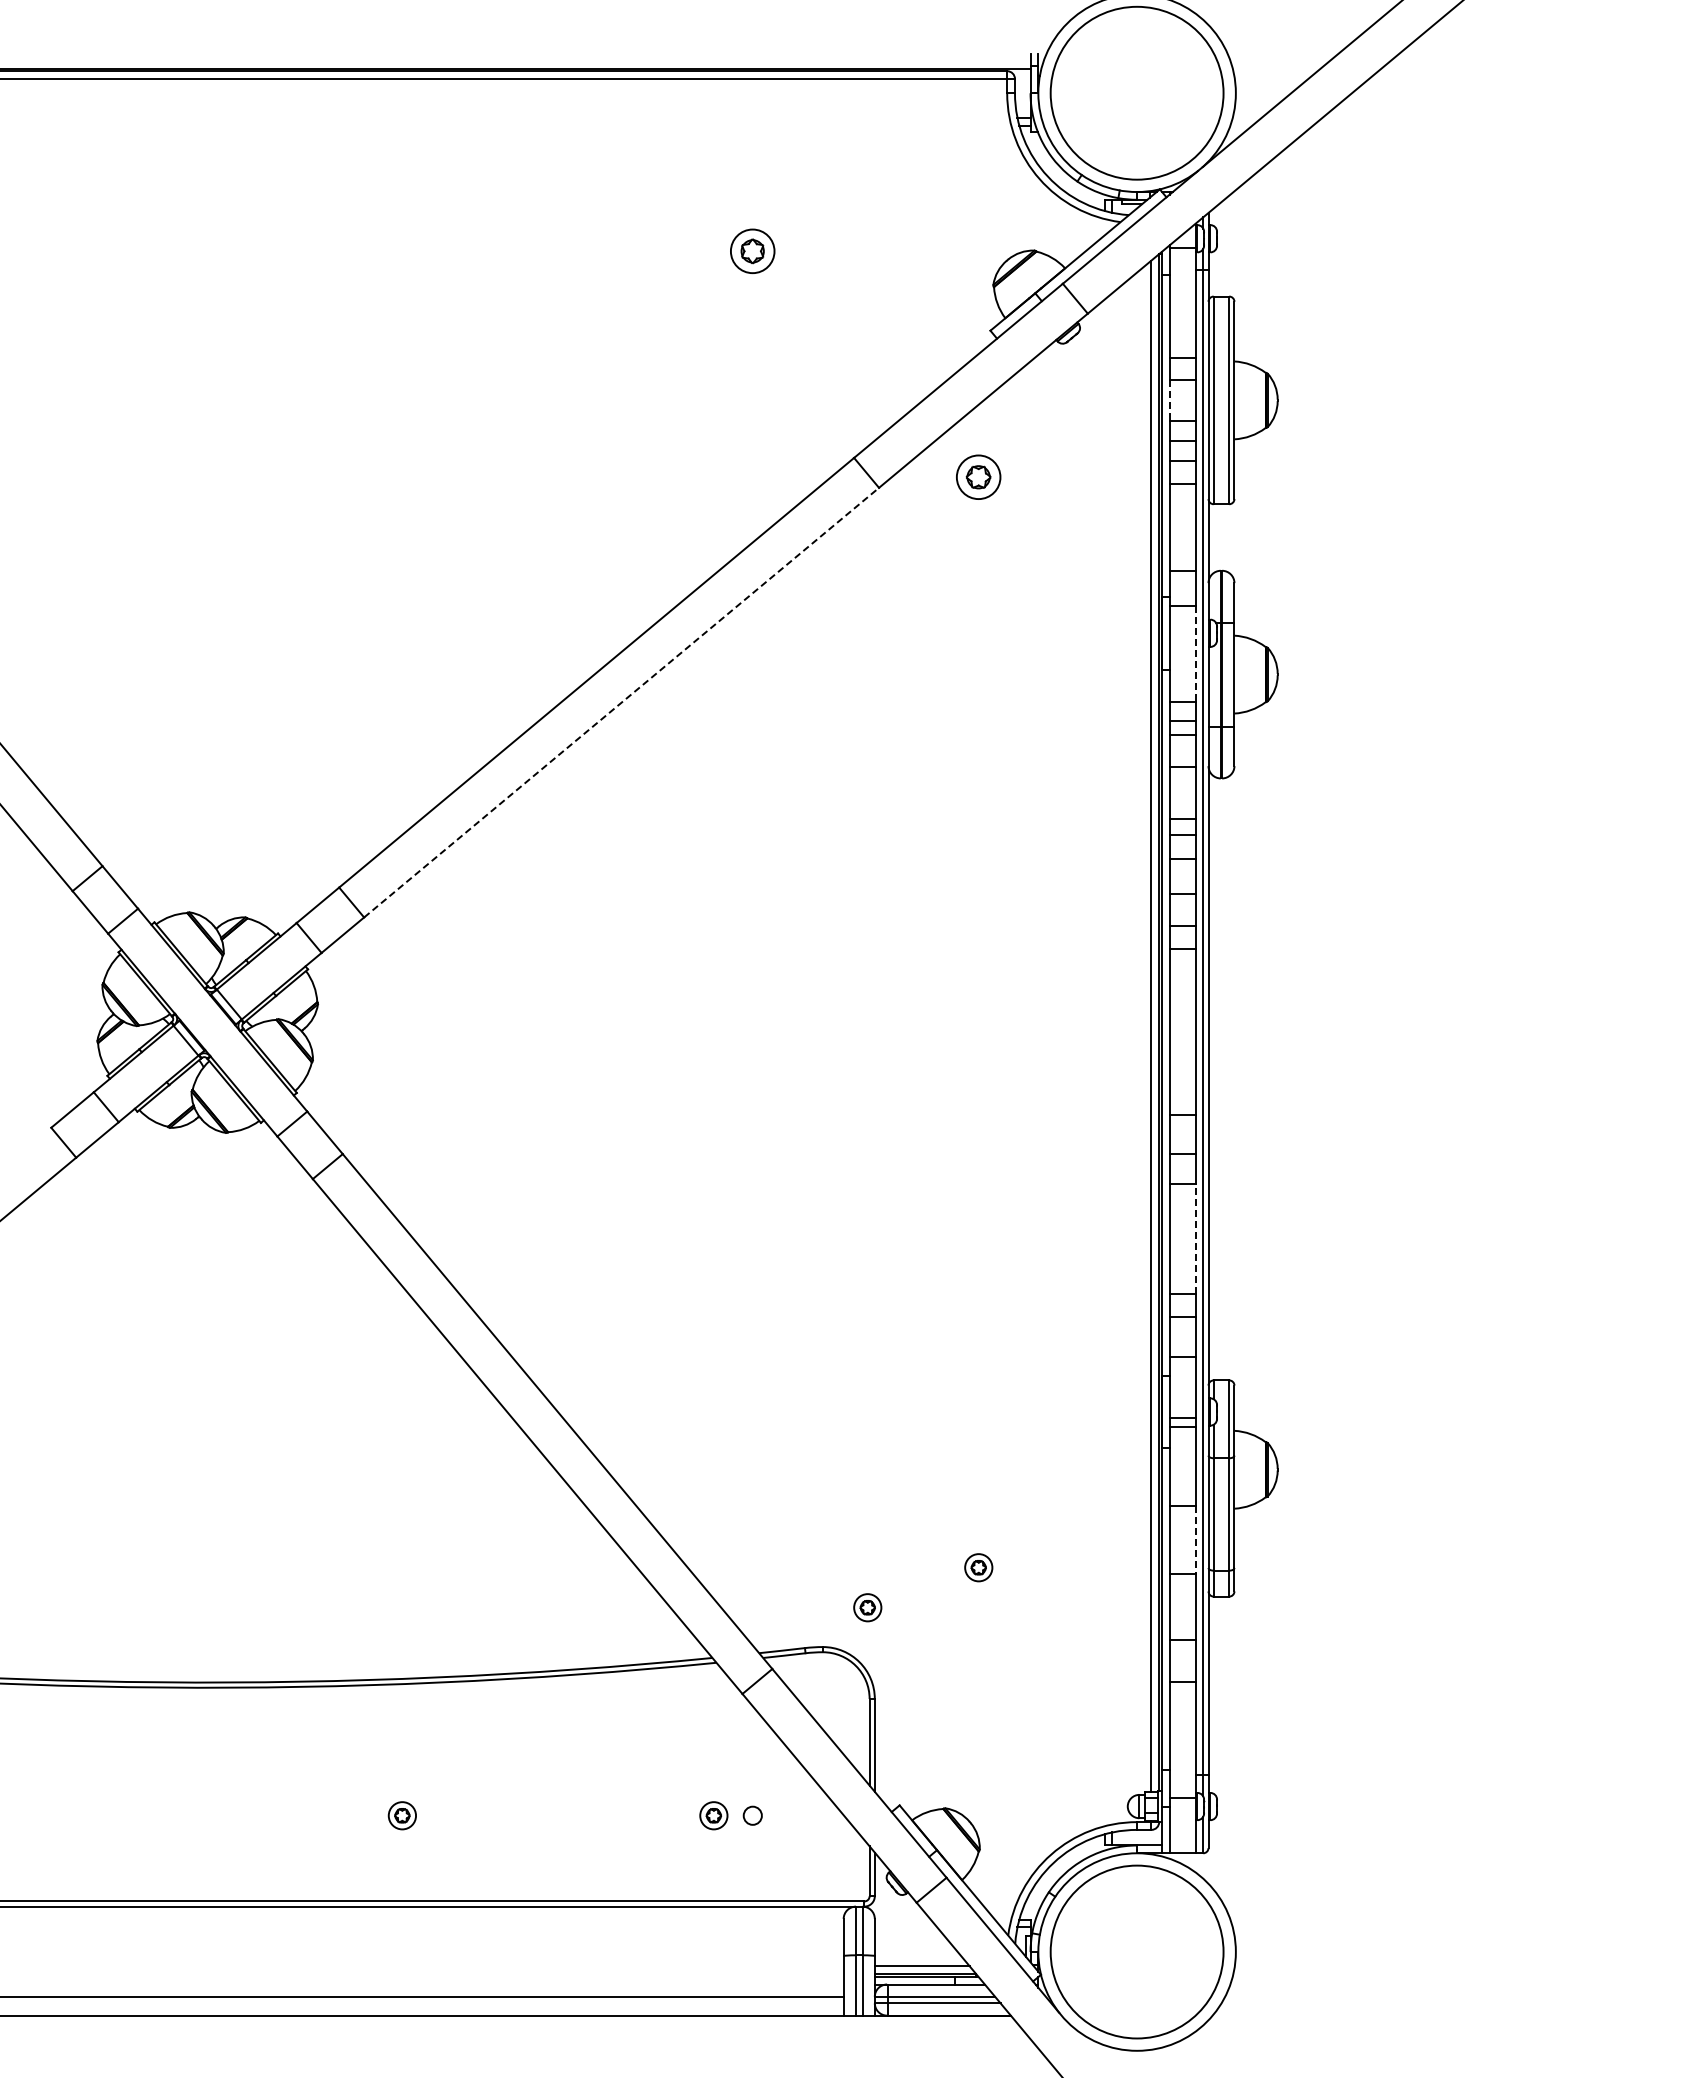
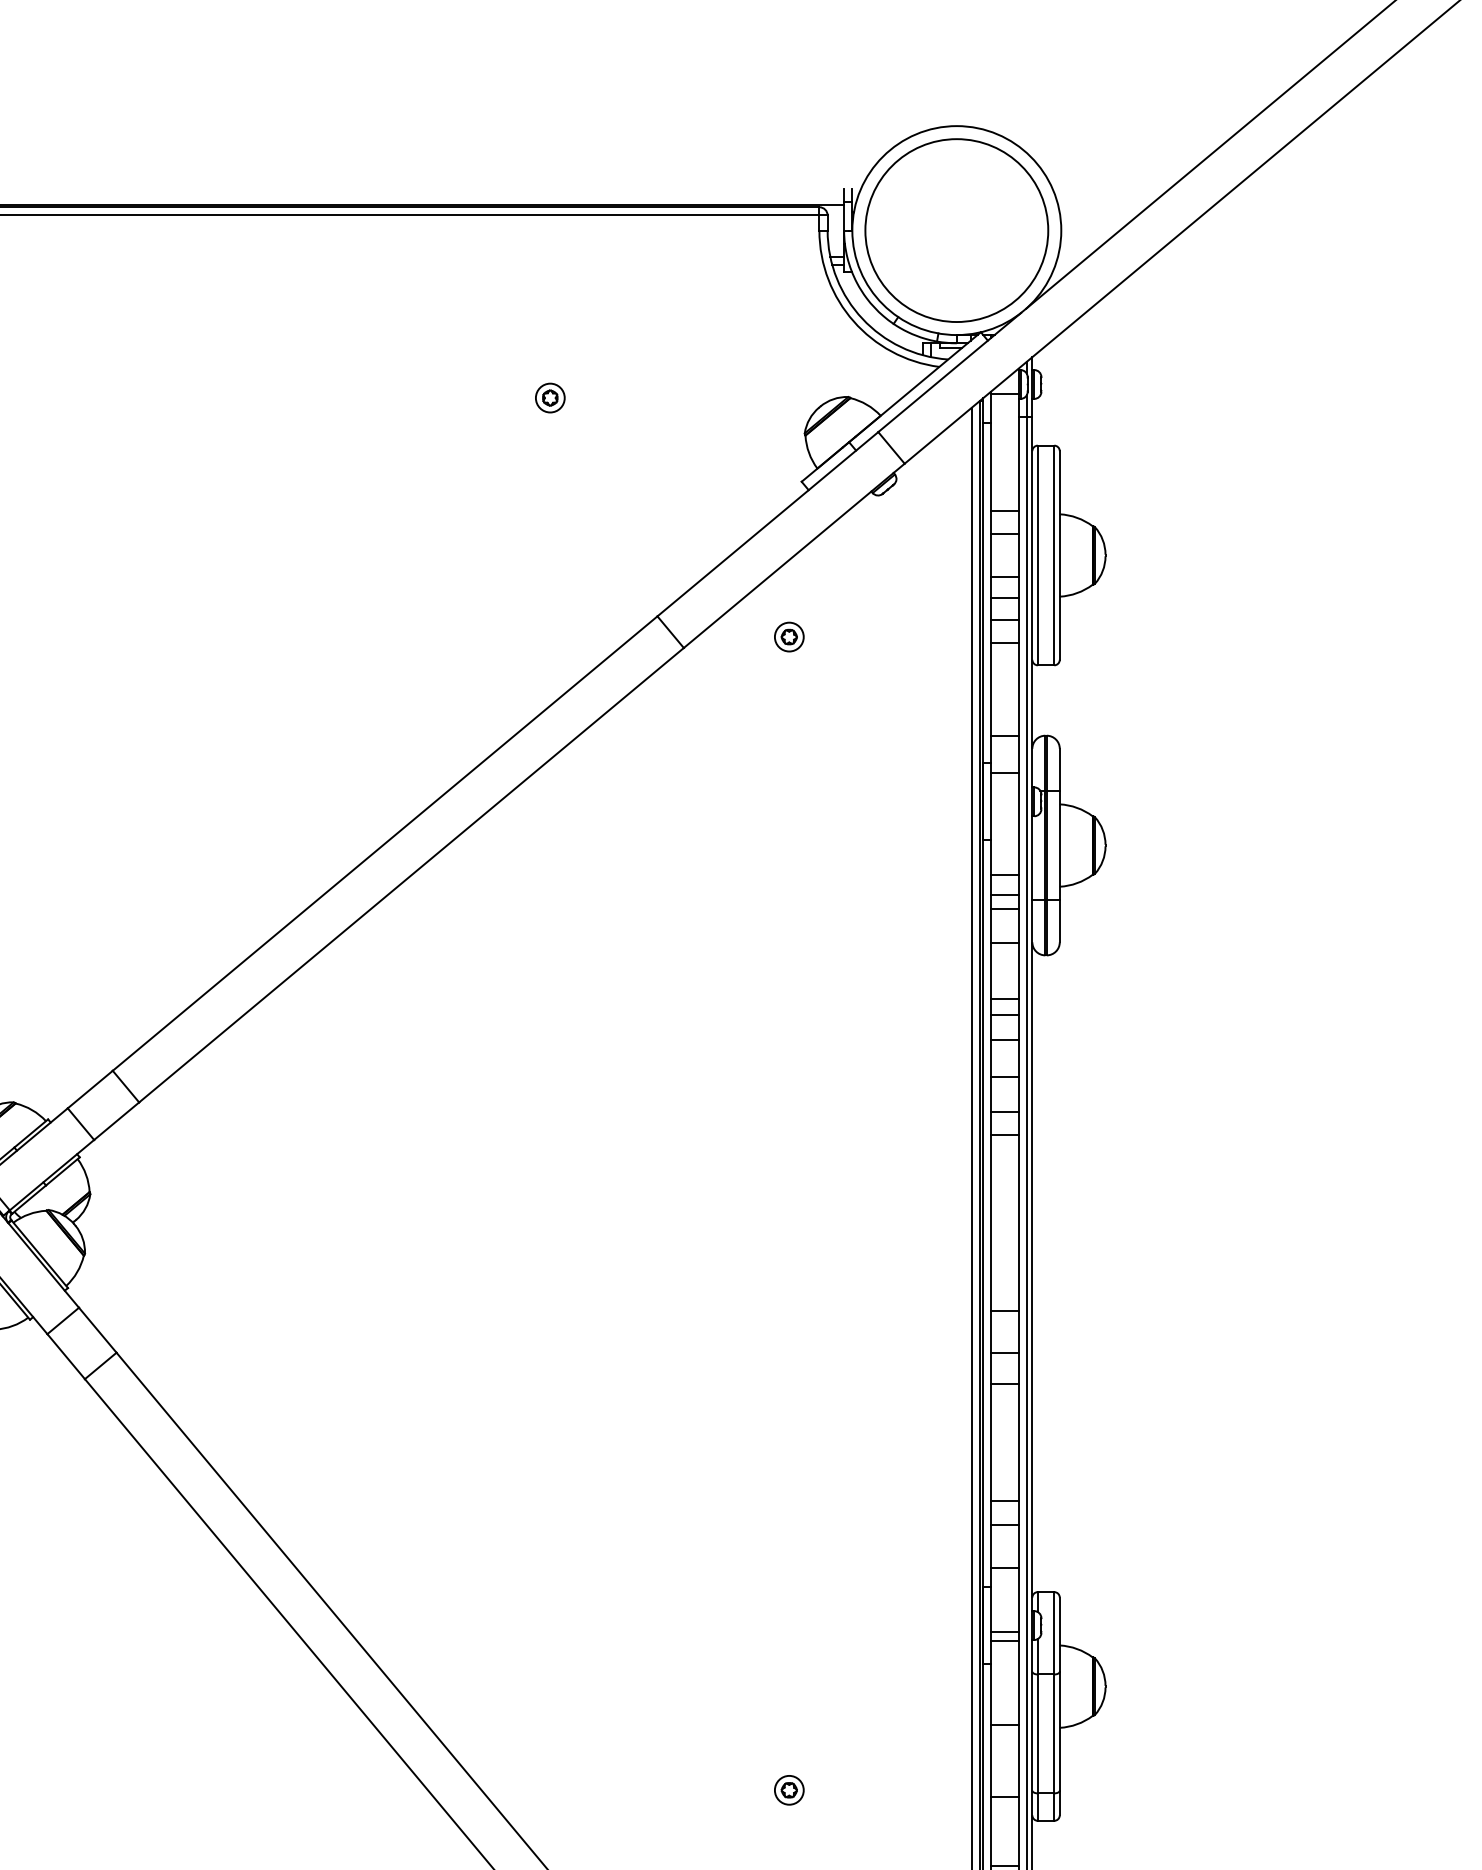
part: (752, 251) -> (549, 397), size x0.62
line: (1169, 400) -> (991, 555), dashed -> solid
part: (978, 477) -> (789, 637), size x0.62
line: (1195, 654) -> (1018, 824), dashed -> solid
line: (621, 702) -> (411, 875), dashed -> solid
line: (1195, 1238) -> (1018, 1442), dashed -> solid
line: (1195, 1540) -> (1018, 1761), dashed -> solid
part: (867, 1607) -> (671, 1832), removed

